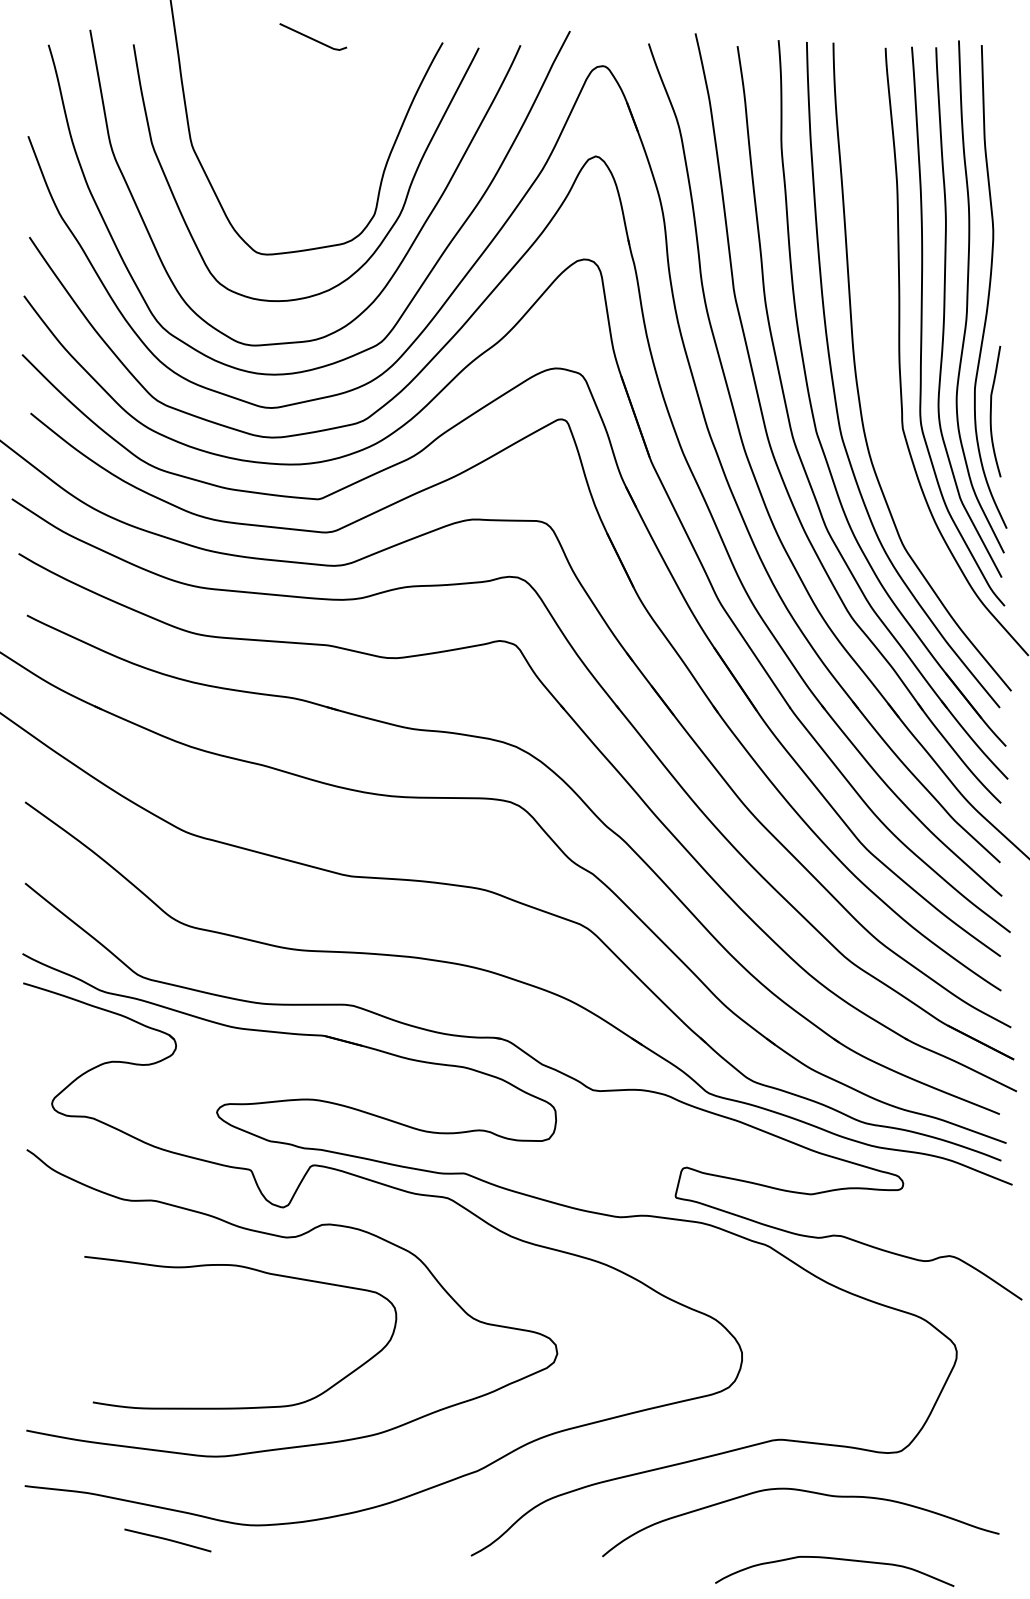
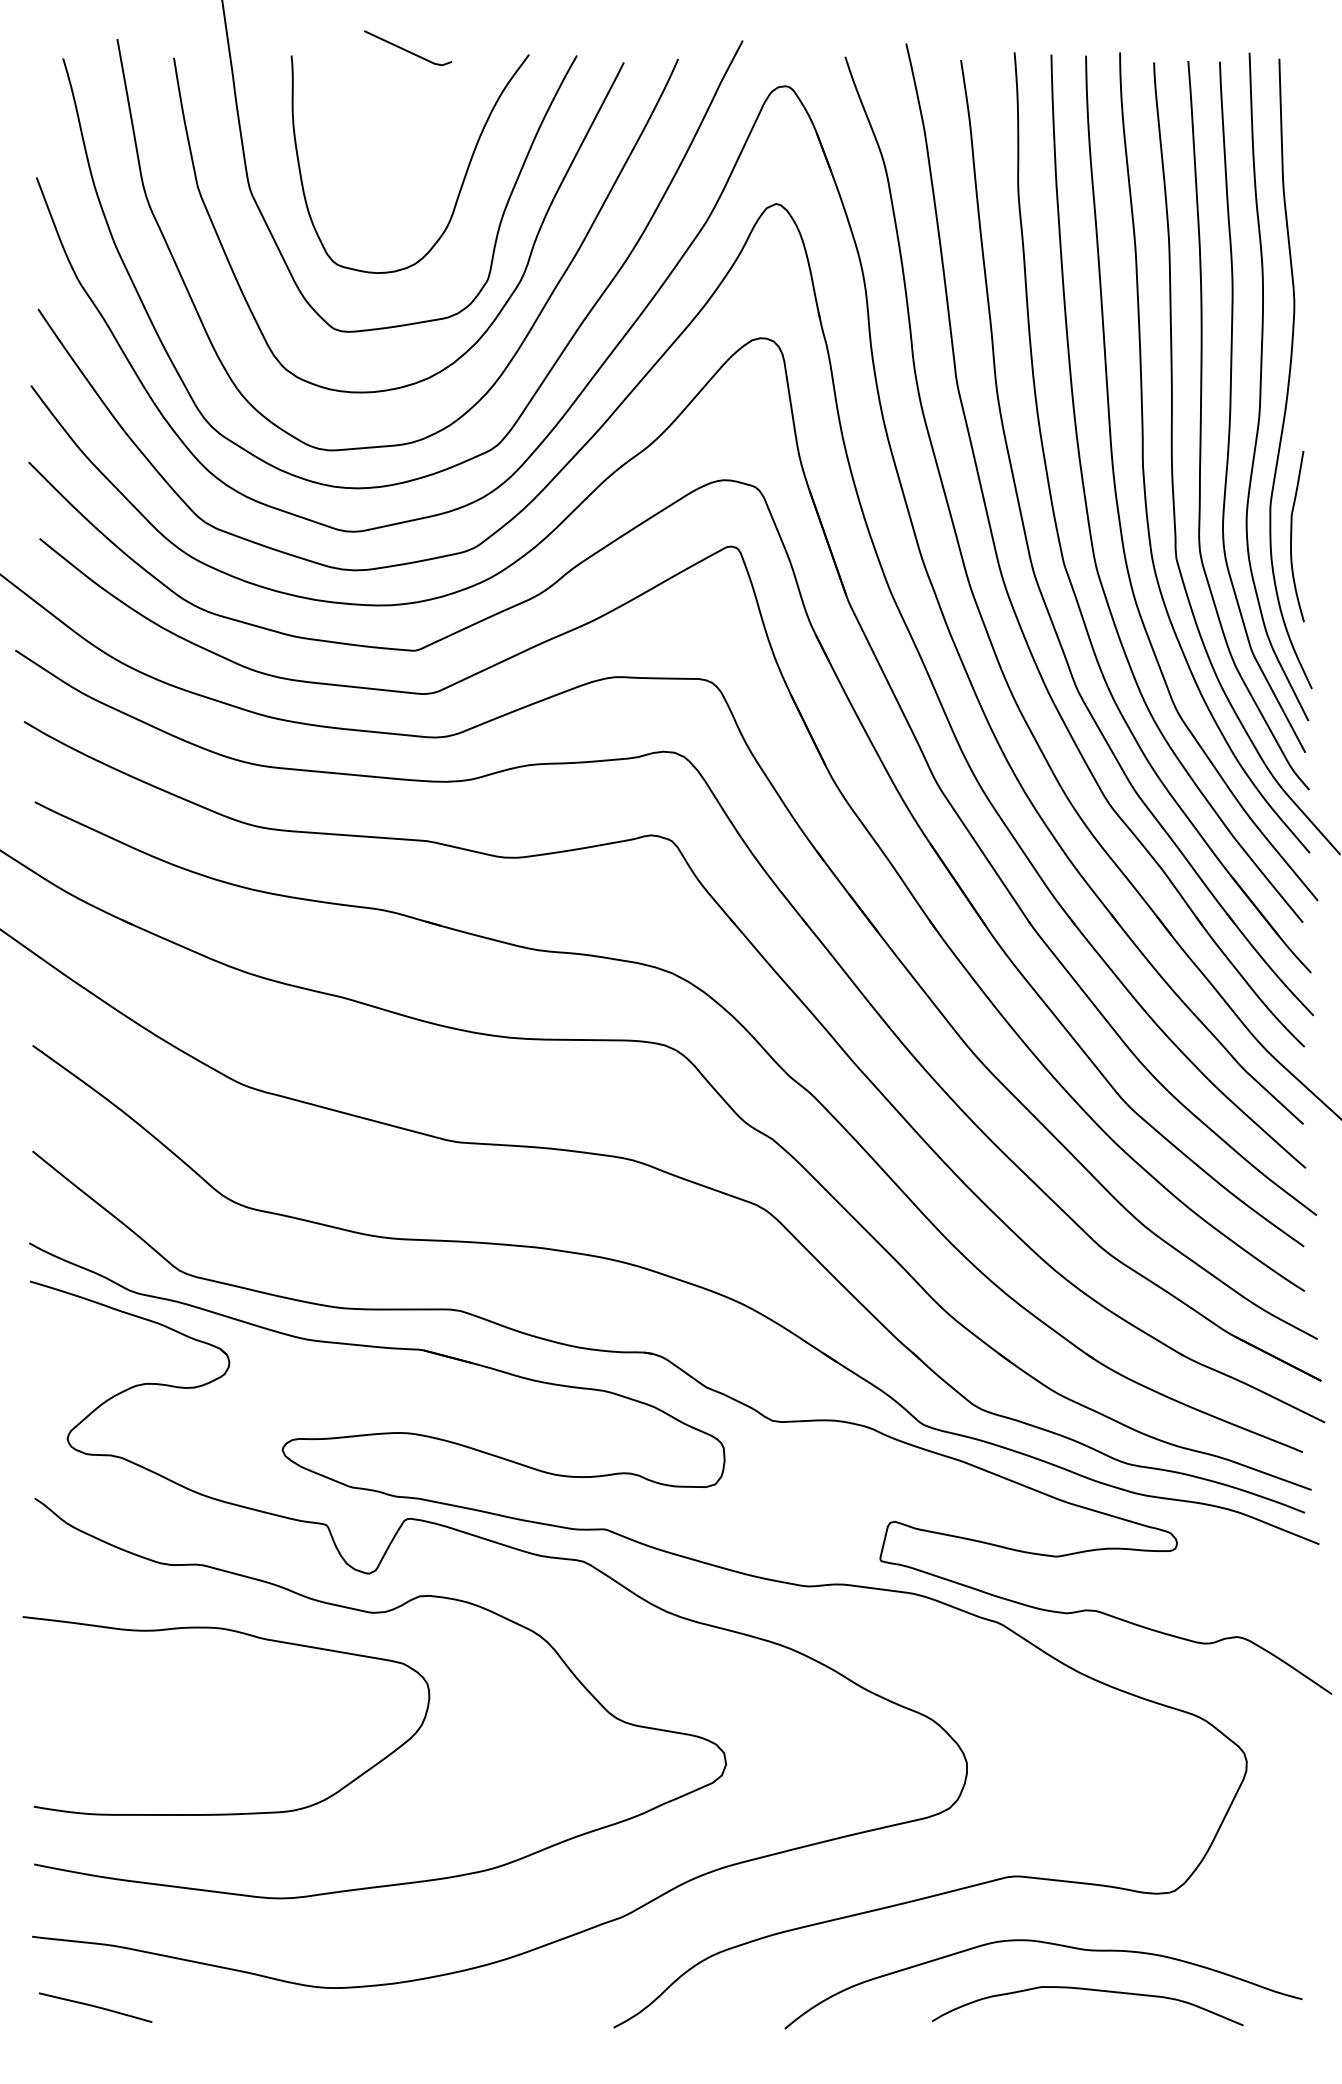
curve: (355, 138) -> (462, 180), added
curve: (877, 347) -> (1143, 452), added
curve: (259, 1271) -> (250, 1636), moved
curve: (167, 1540) -> (95, 2007), moved
curve: (834, 1559) -> (1087, 1990), moved

